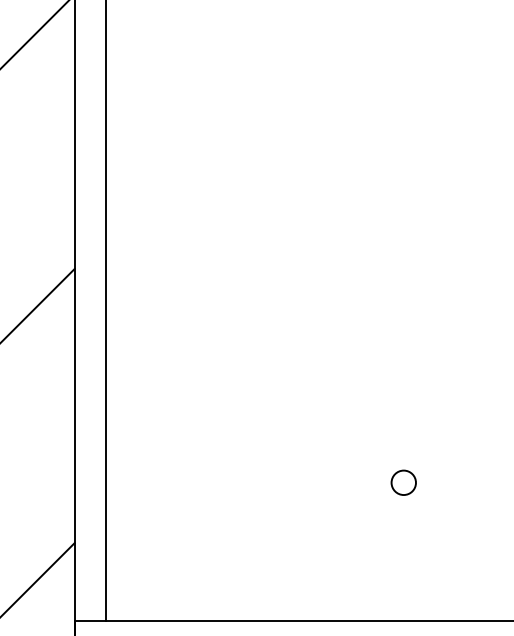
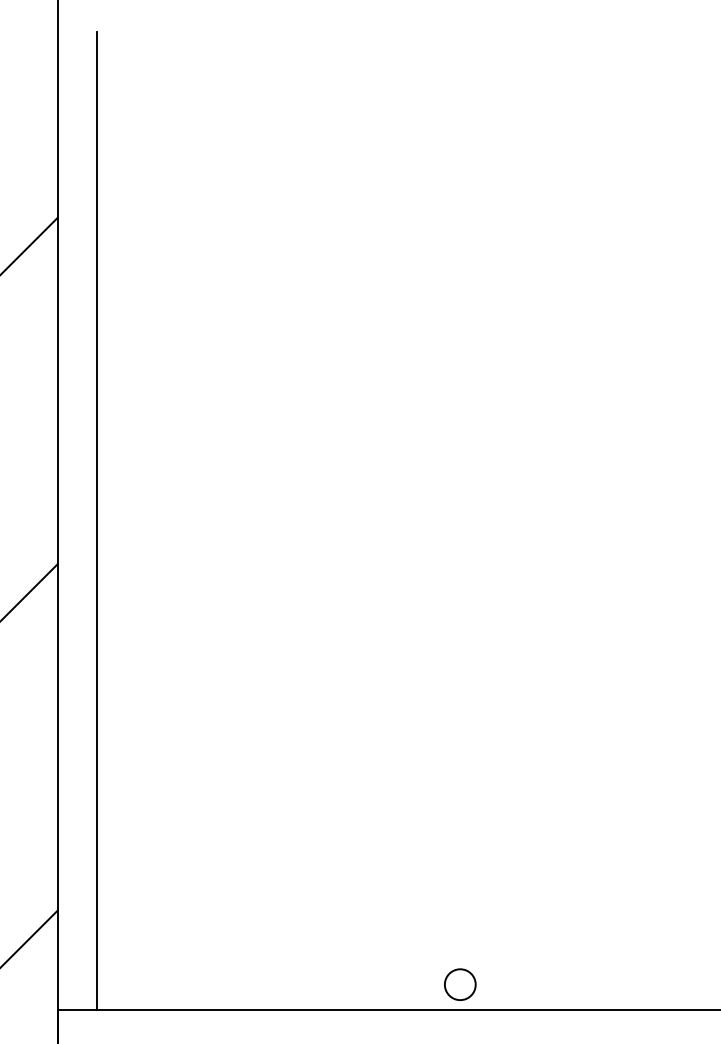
circle: (403, 482) -> (460, 984), moved

